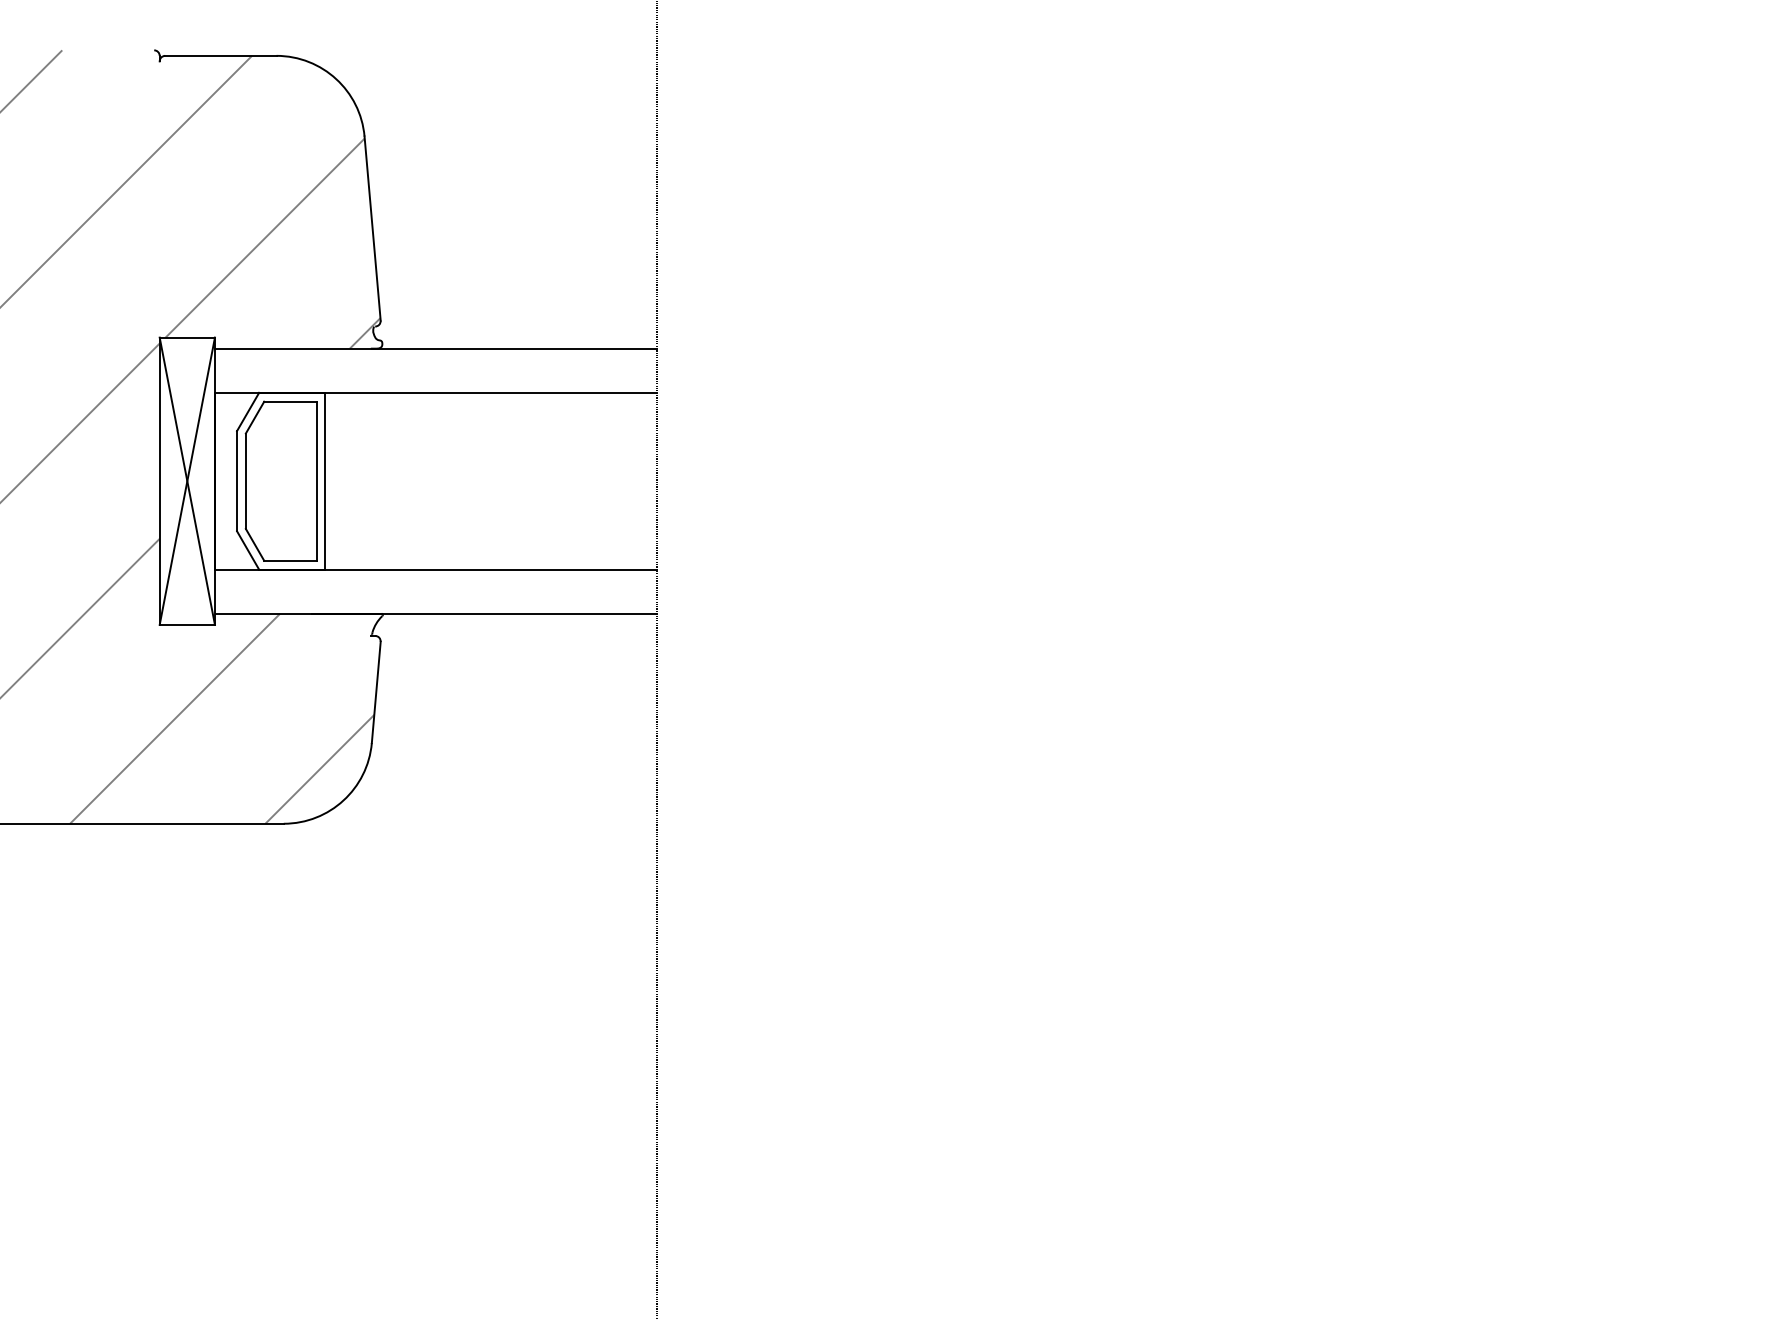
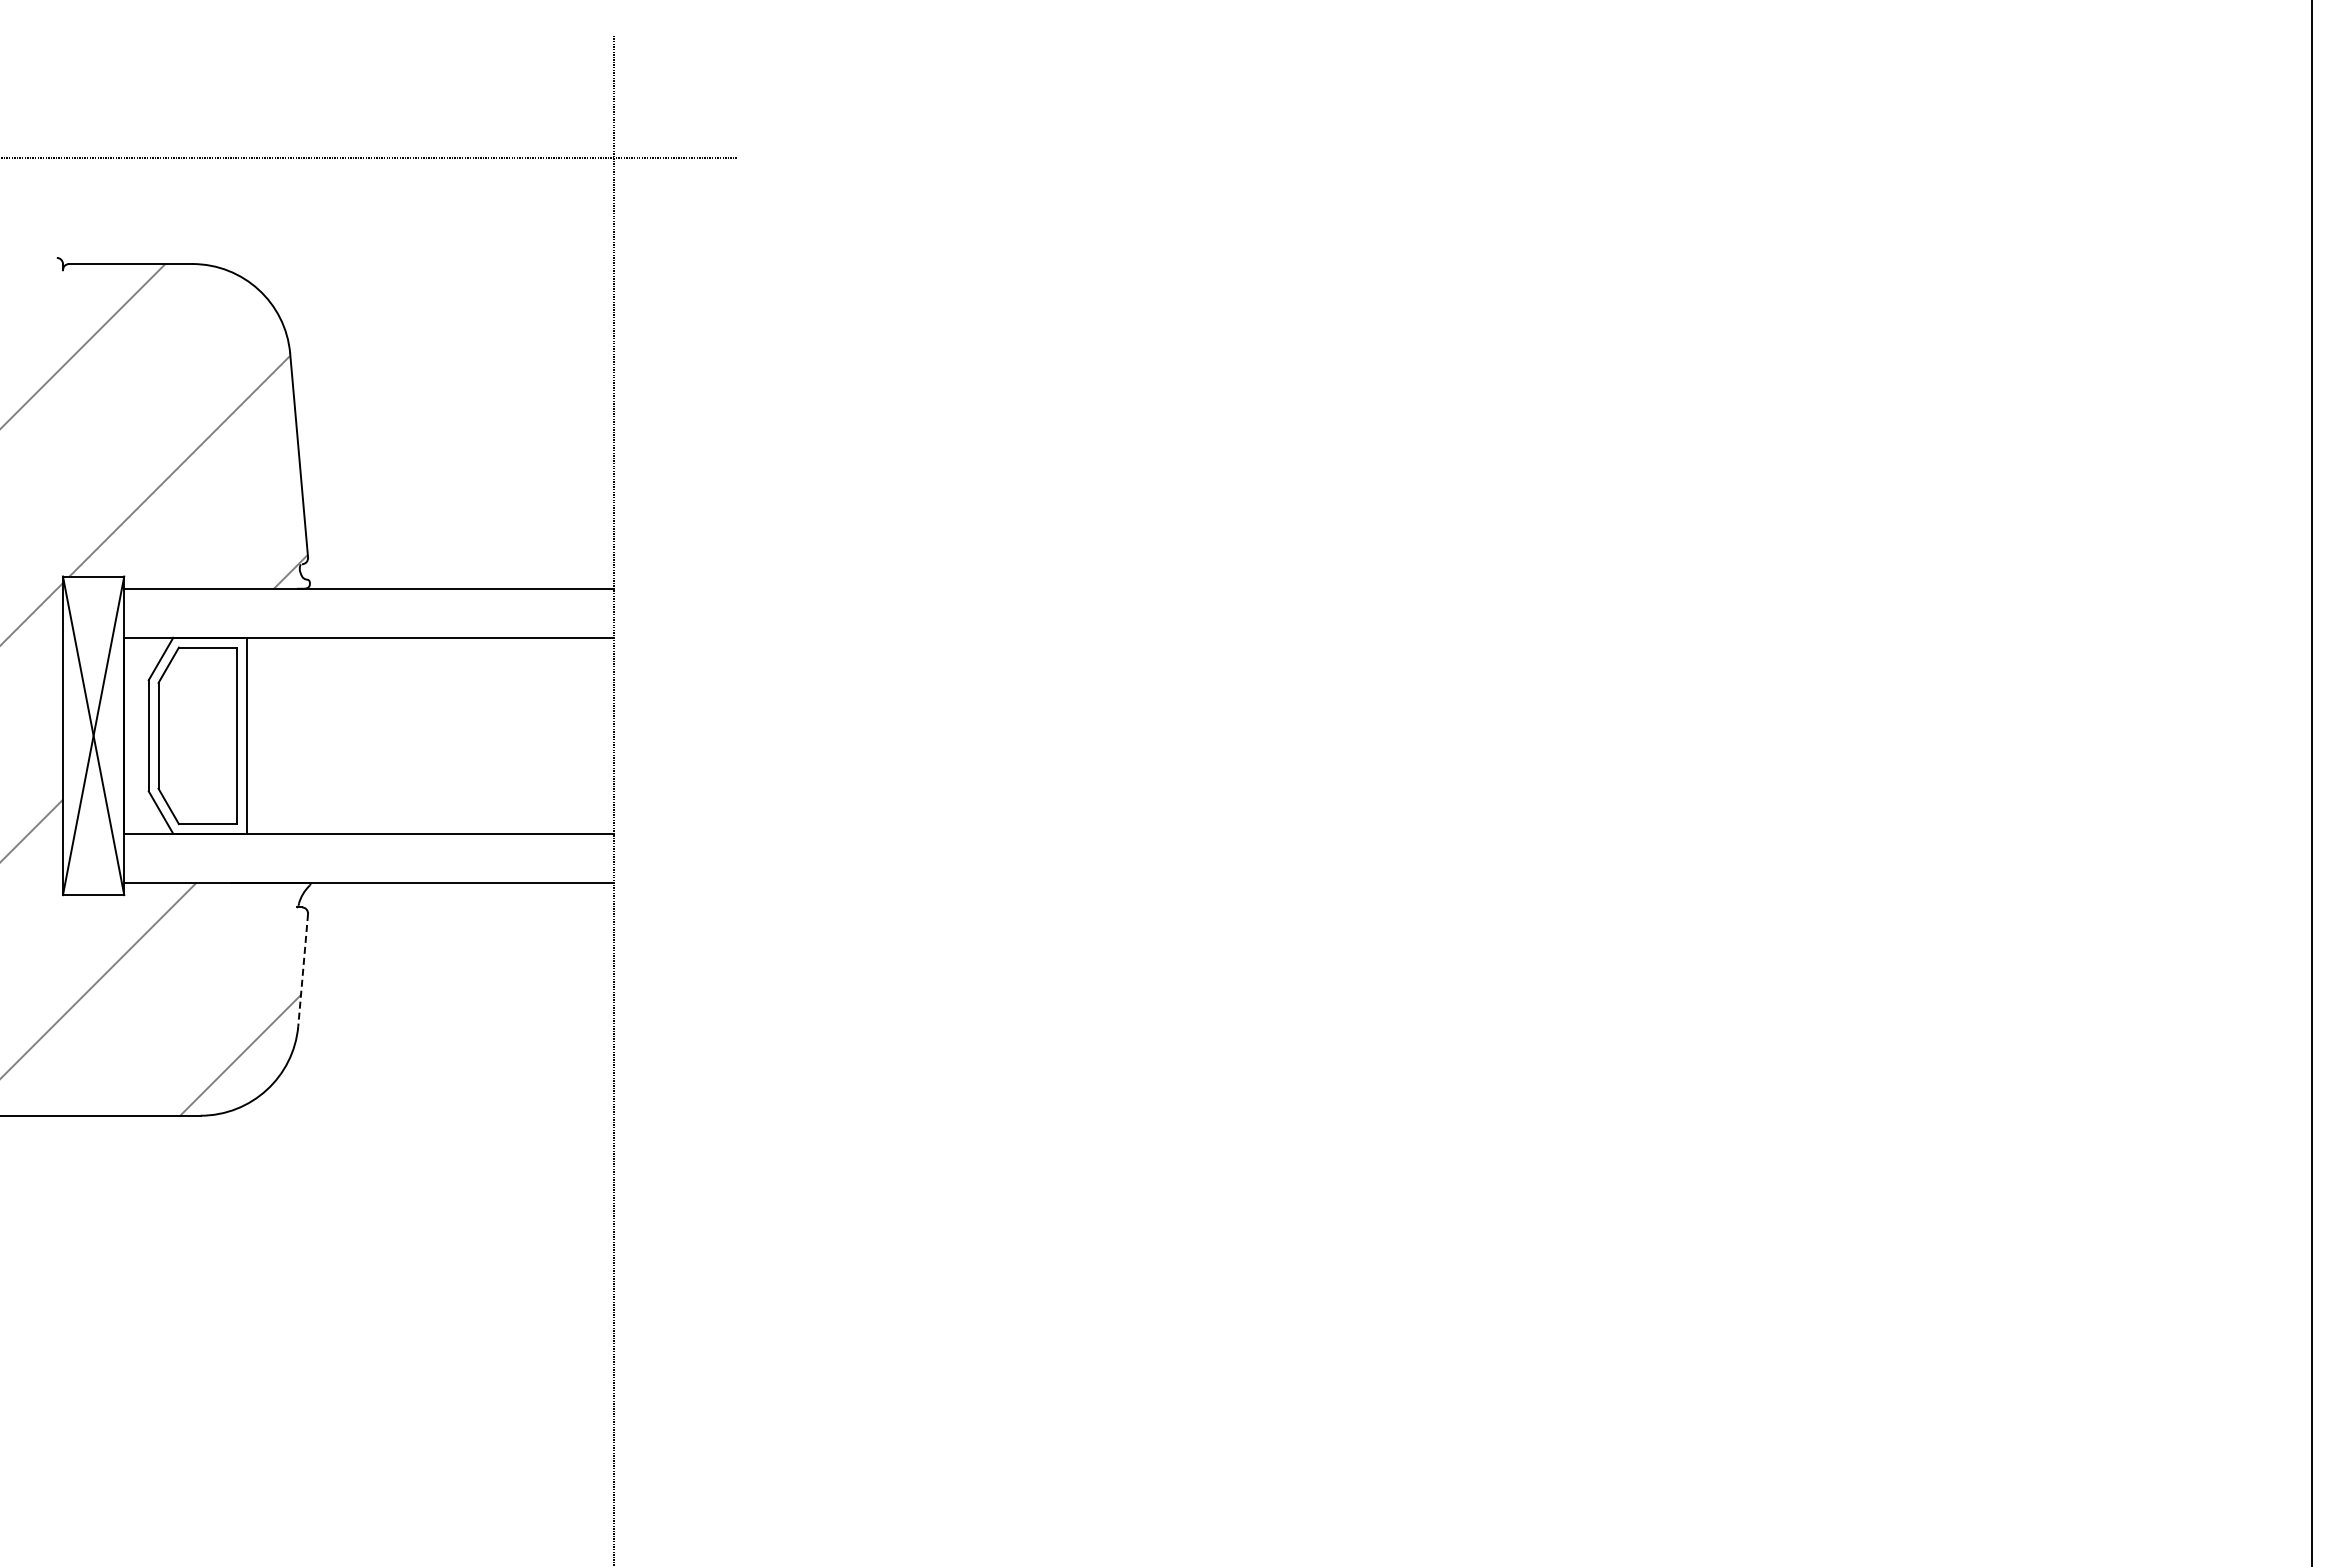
line: (376, 692) -> (303, 970), solid -> dashed

